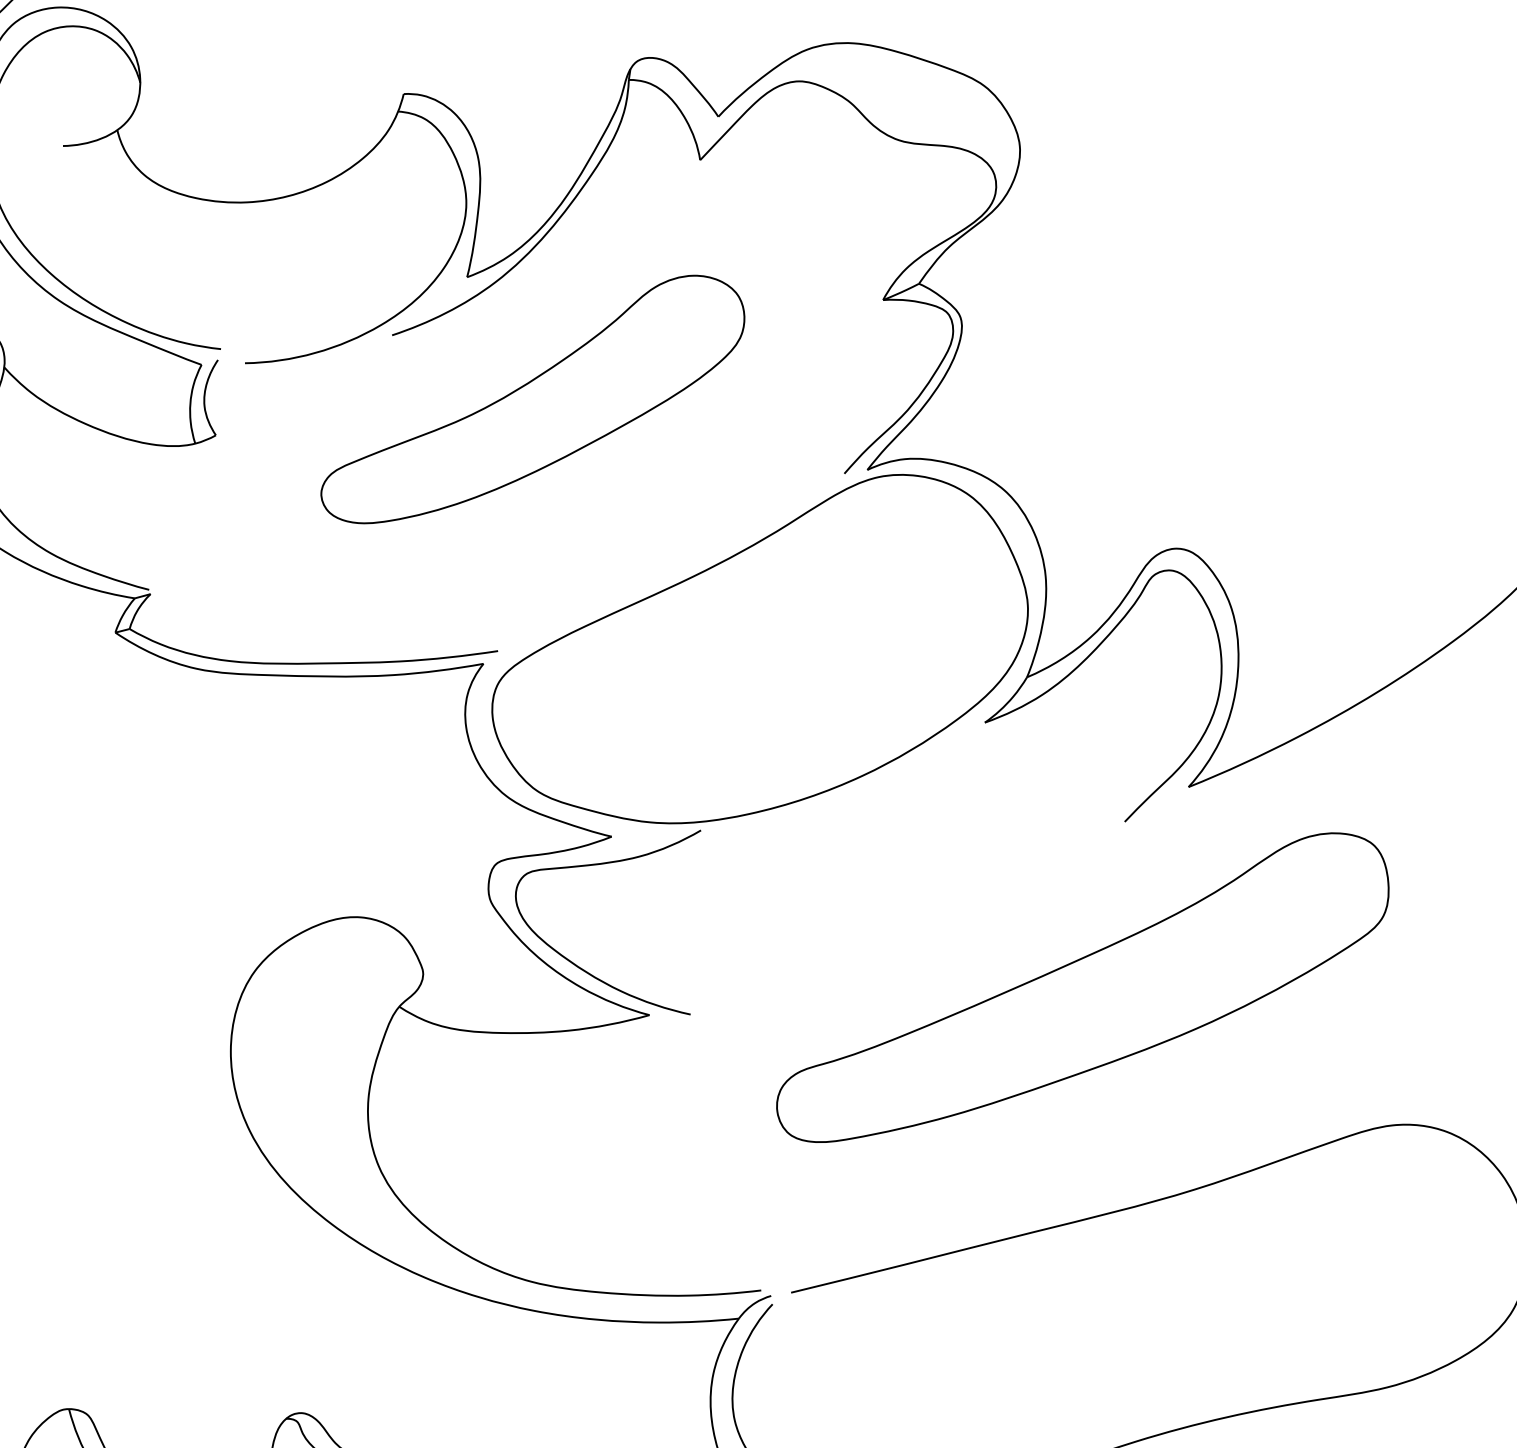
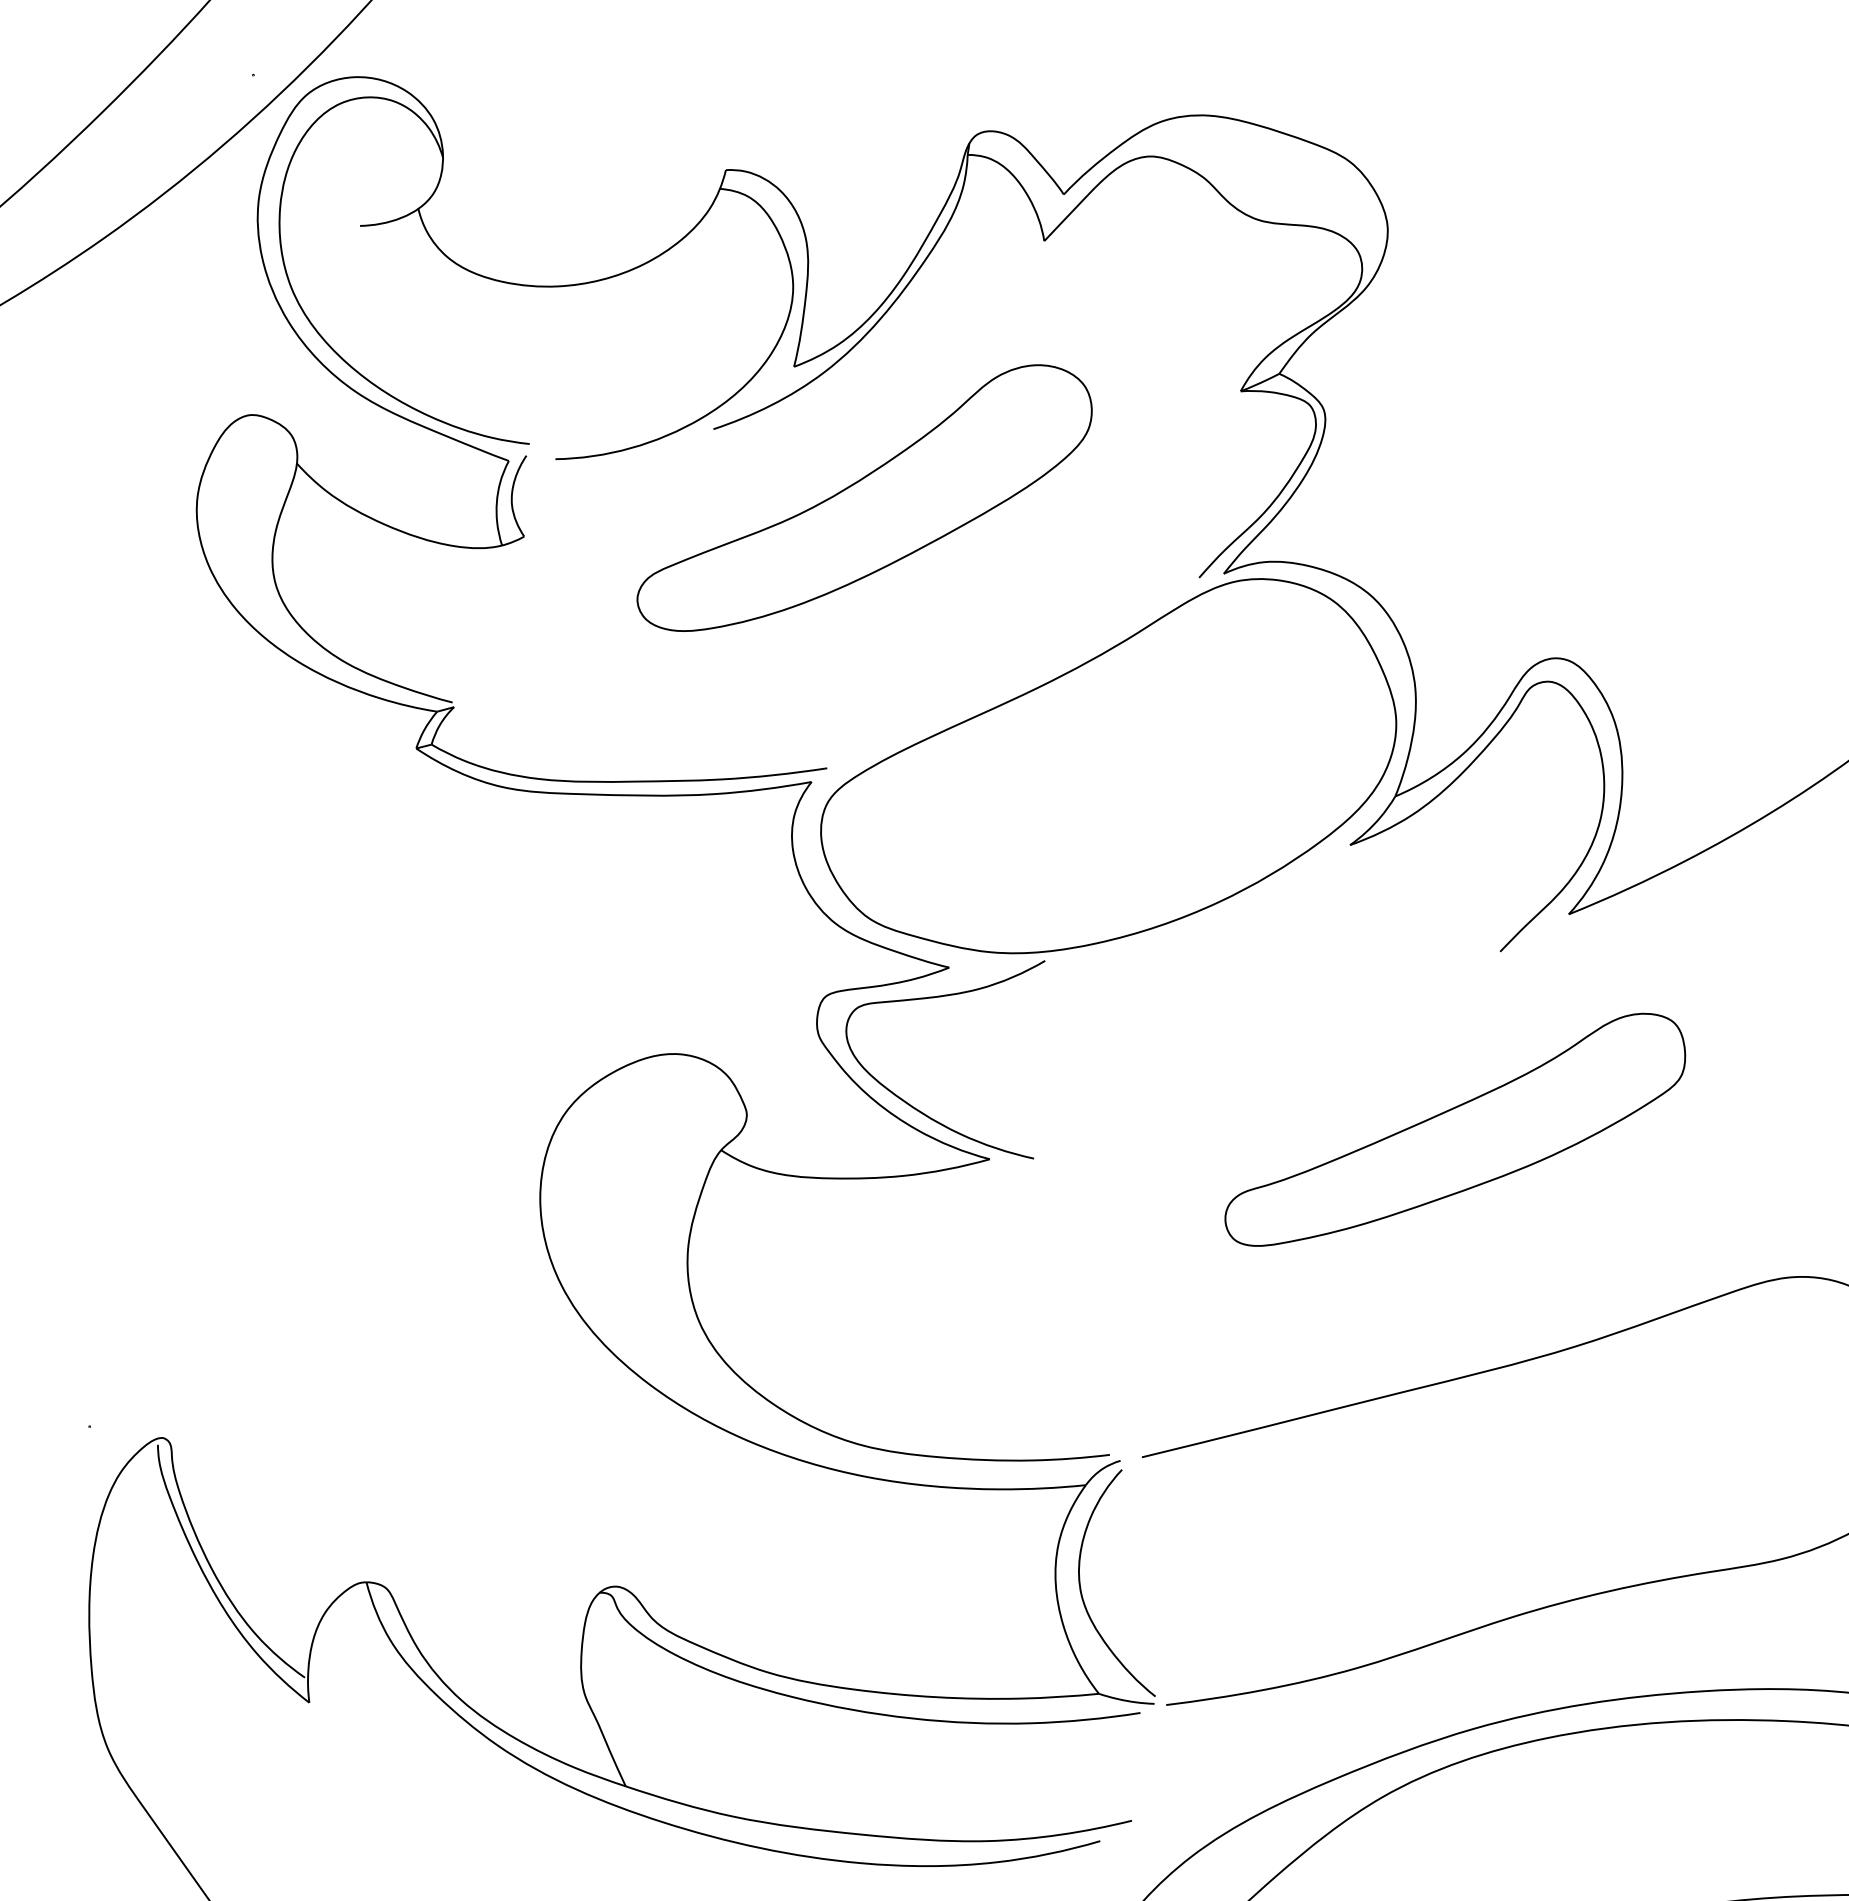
part: (1083, 987) -> (1455, 1129), size x0.7

